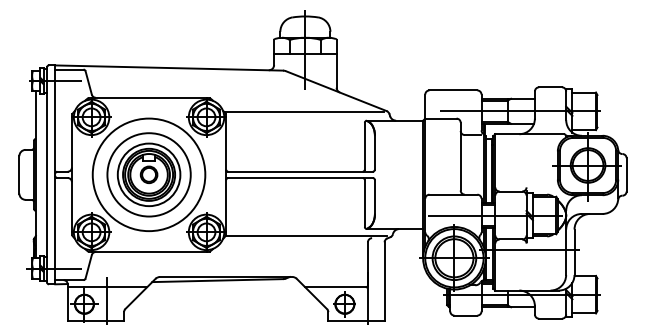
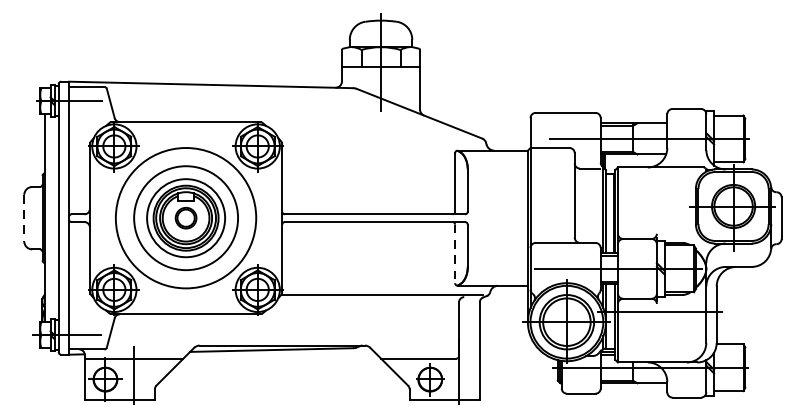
line: (303, 111) -> (378, 139), removed
line: (19, 174) -> (24, 217), solid -> dashed
line: (364, 204) -> (454, 255), solid -> dashed

